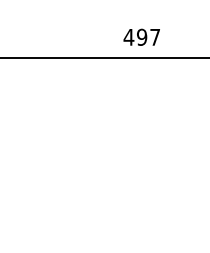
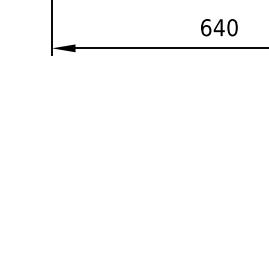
text: (141, 37) -> (218, 27), 497 -> 640

